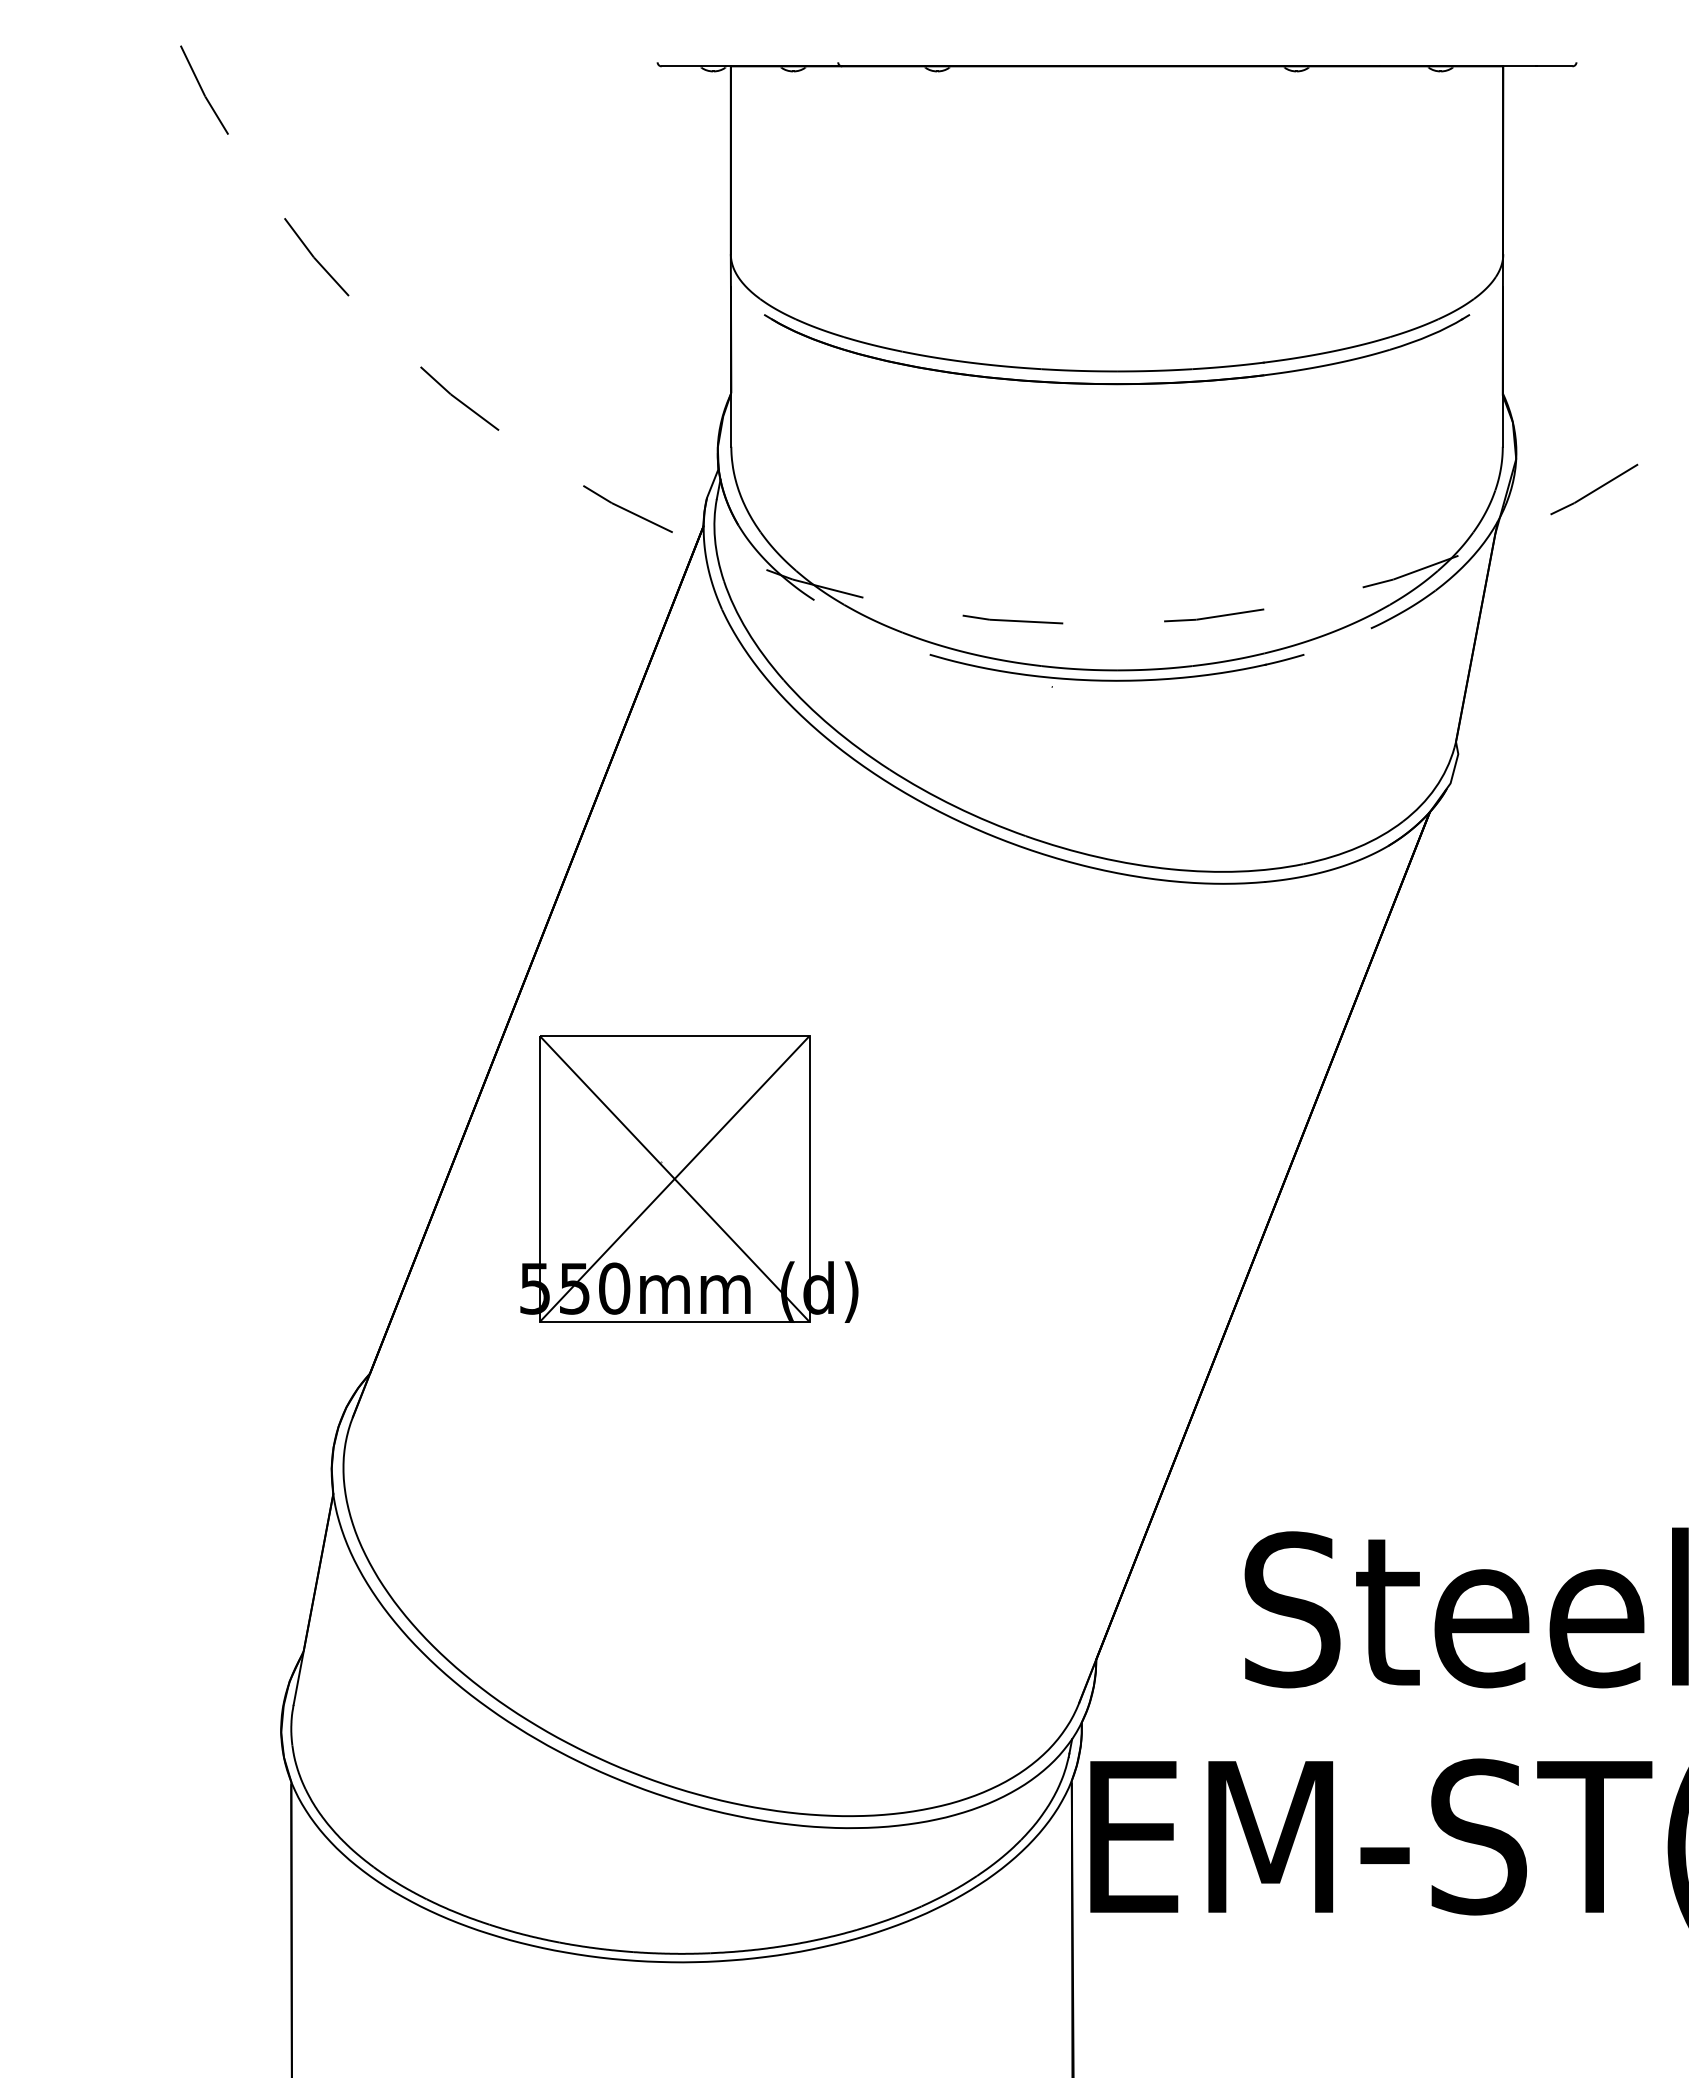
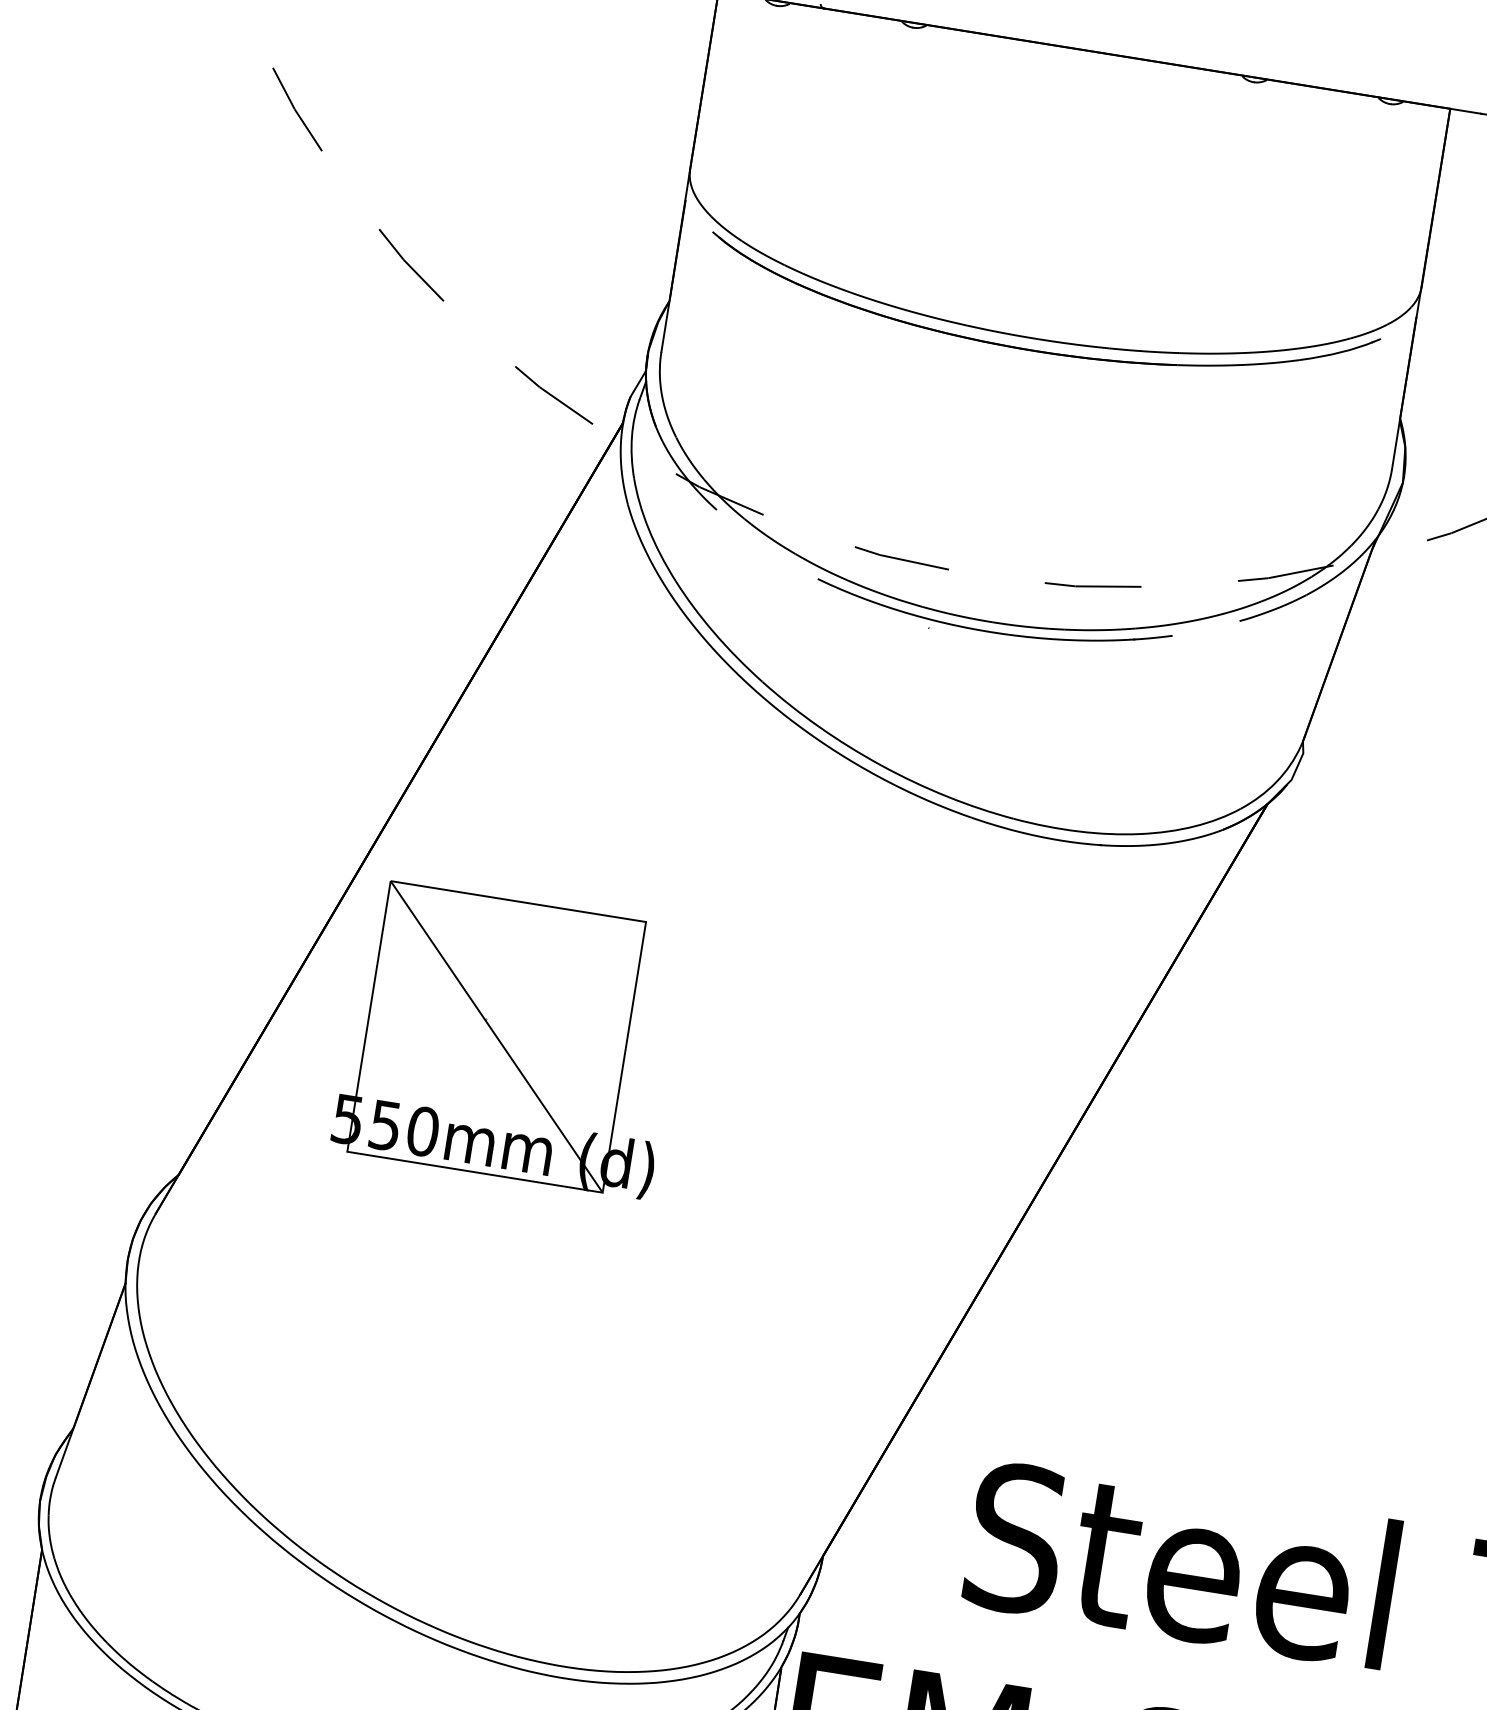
line: (674, 1178) -> (496, 1036), removed

